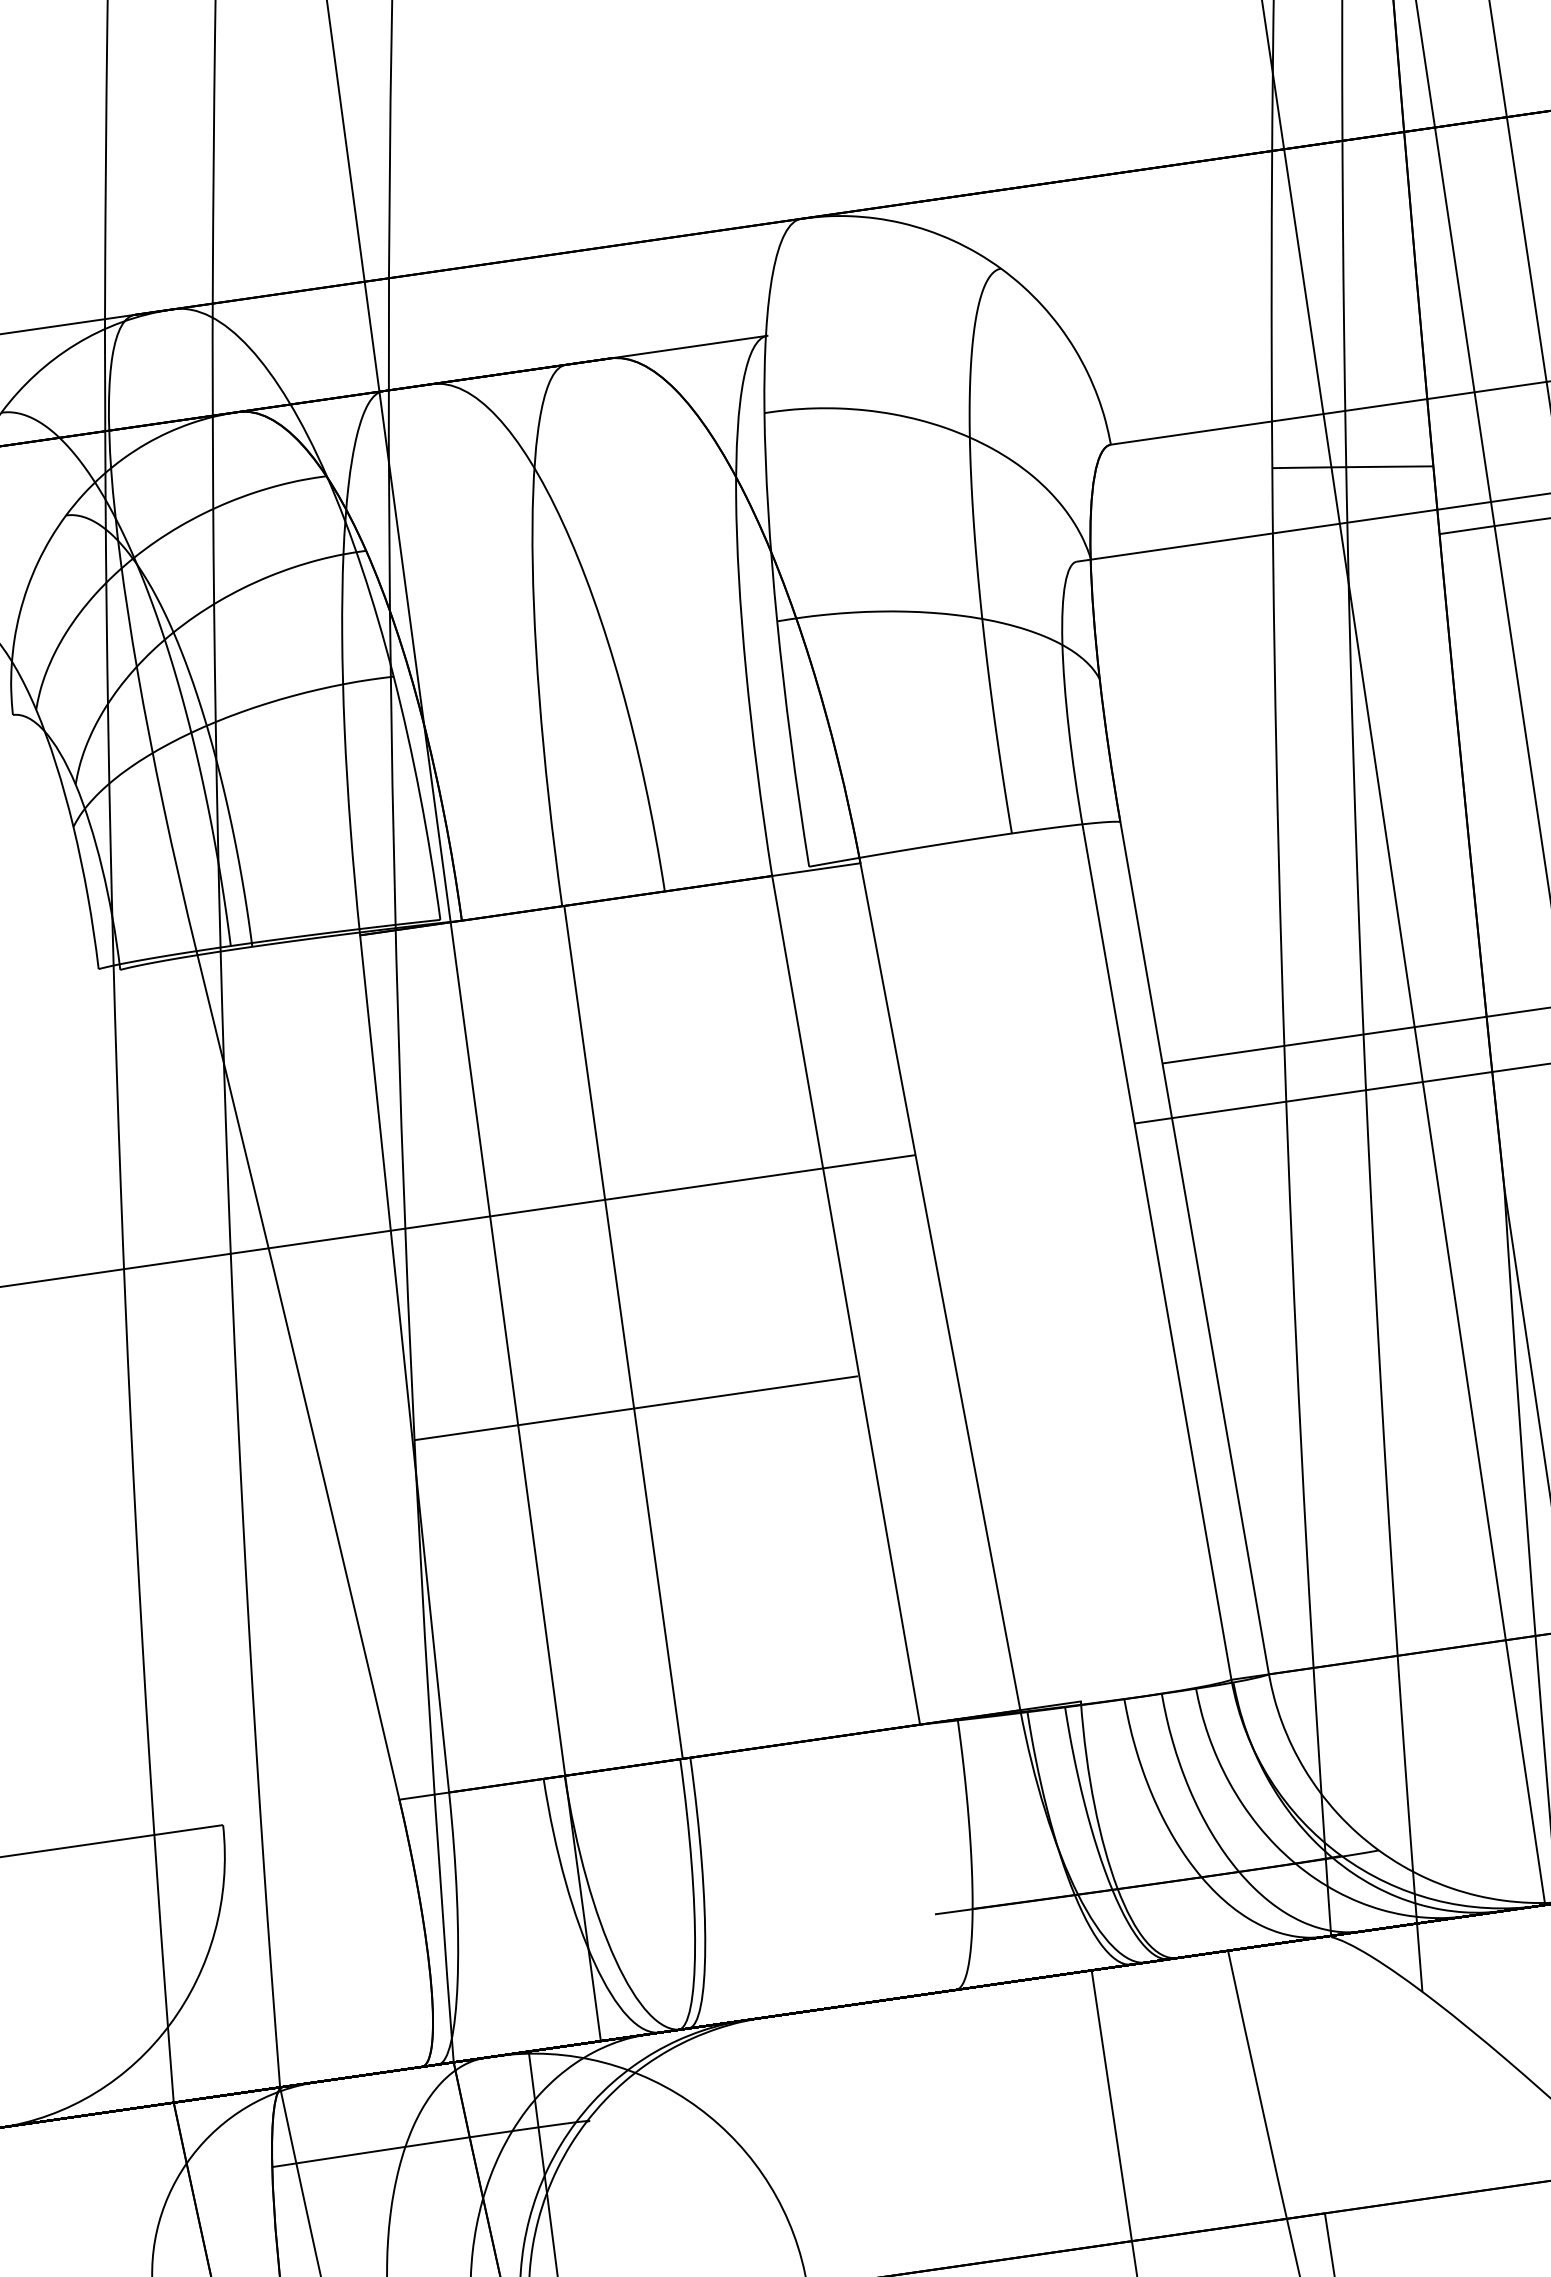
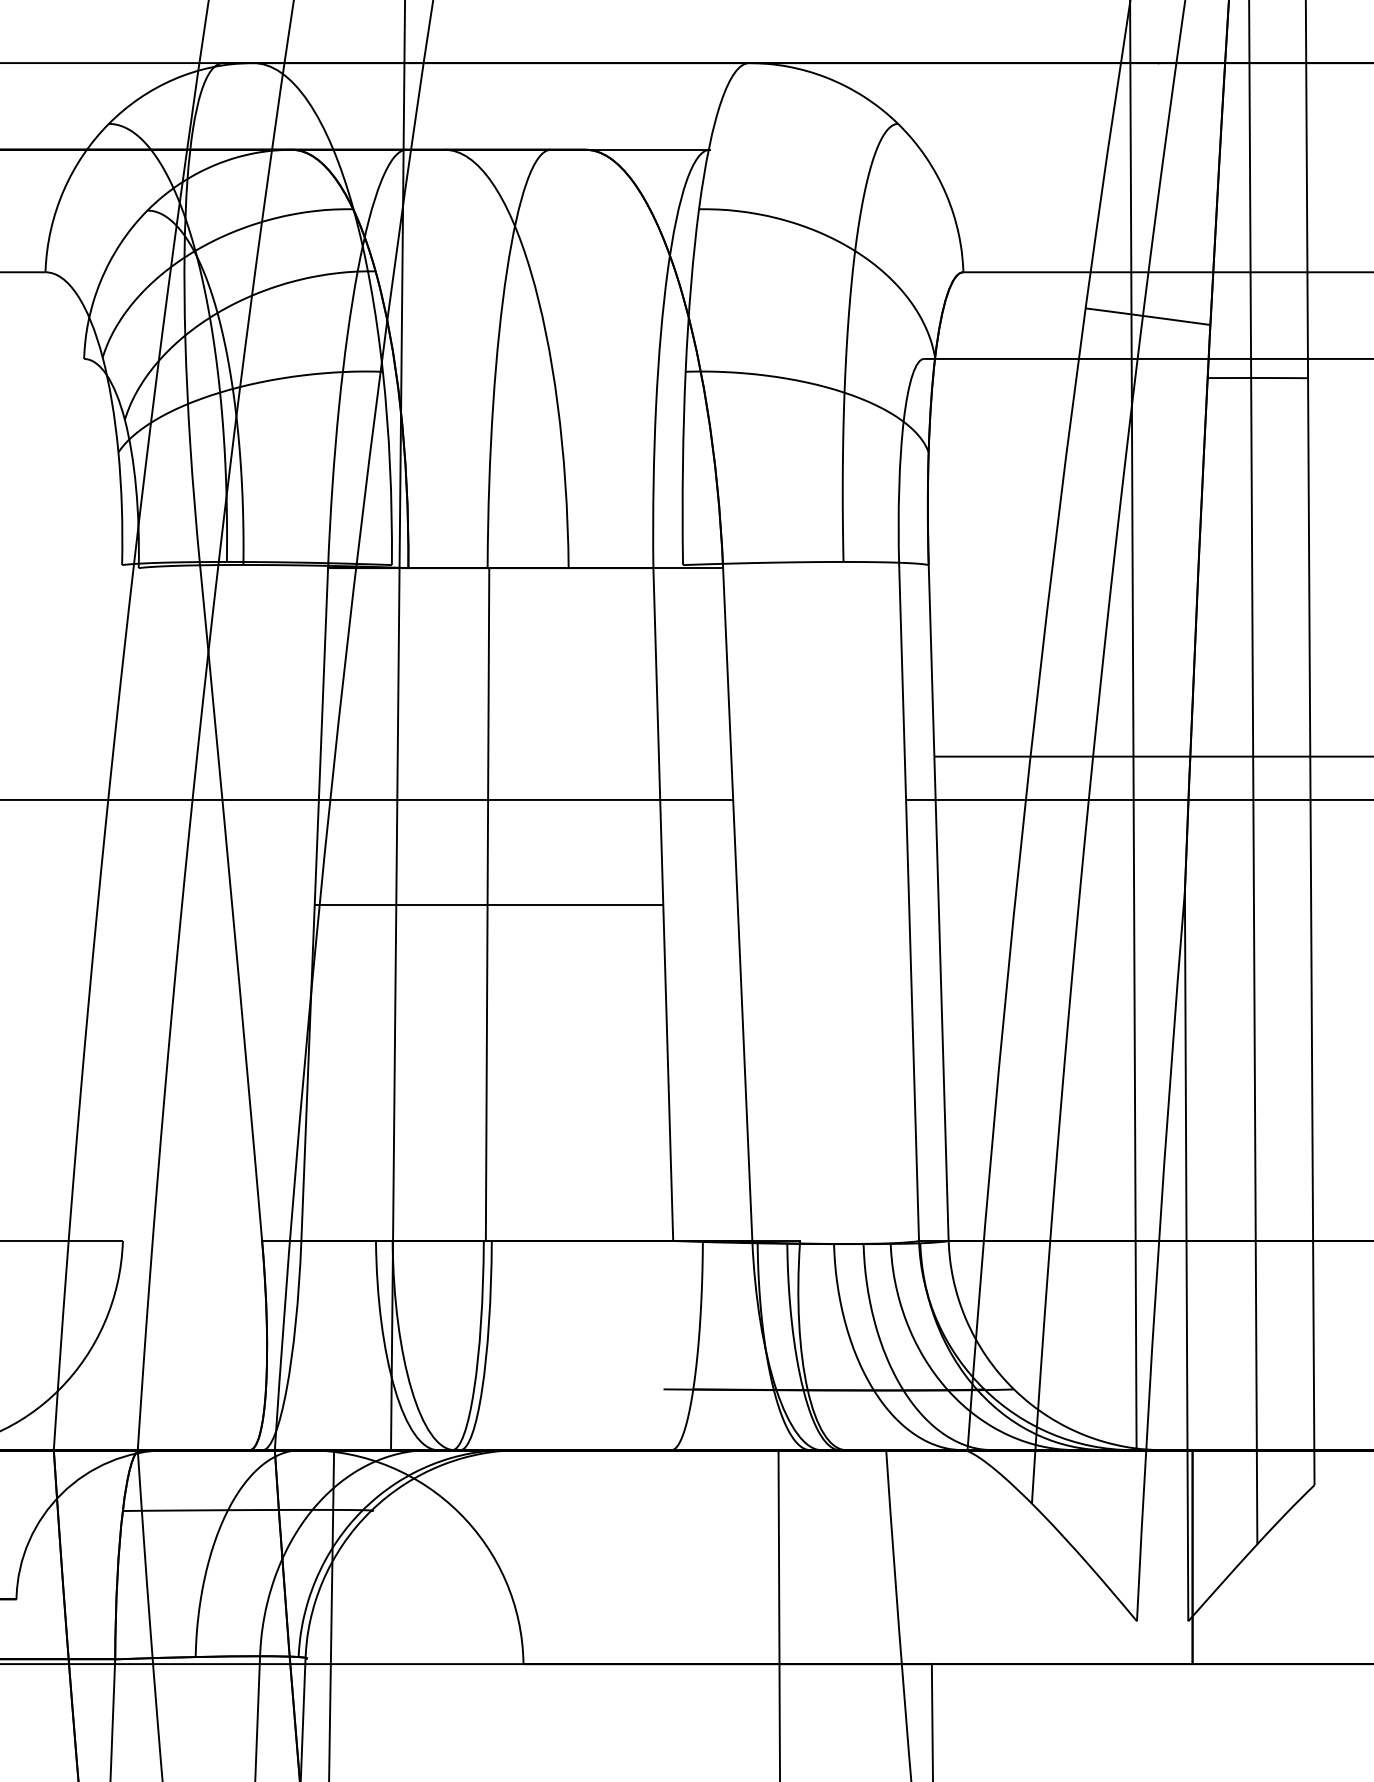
line: (635, 1408) -> (488, 904), moved

